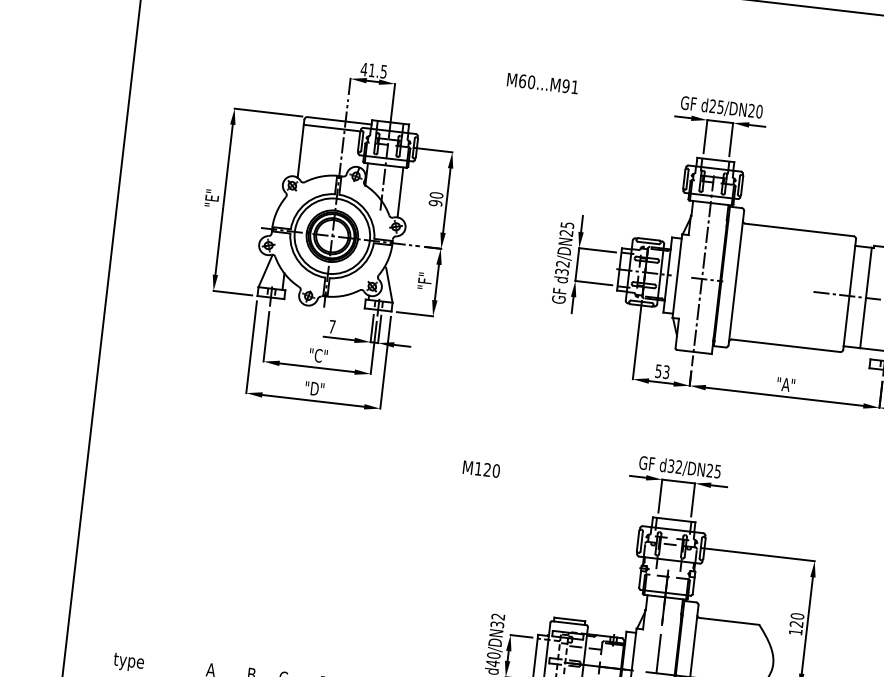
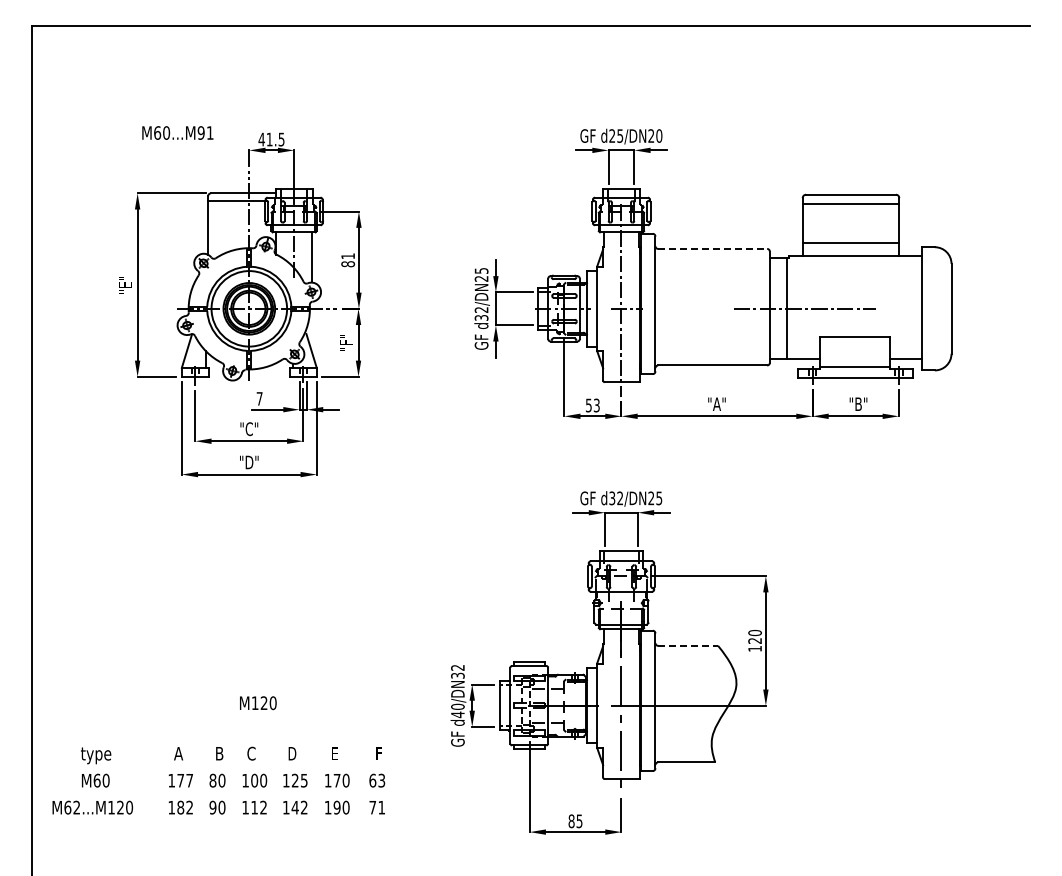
text: (542, 83) -> (177, 132), moved
text: (436, 199) -> (348, 260), 90 -> 81
line: (799, 229) -> (712, 248), solid -> dashed
text: (481, 469) -> (258, 703), moved
line: (729, 621) -> (688, 645), solid -> dashed

